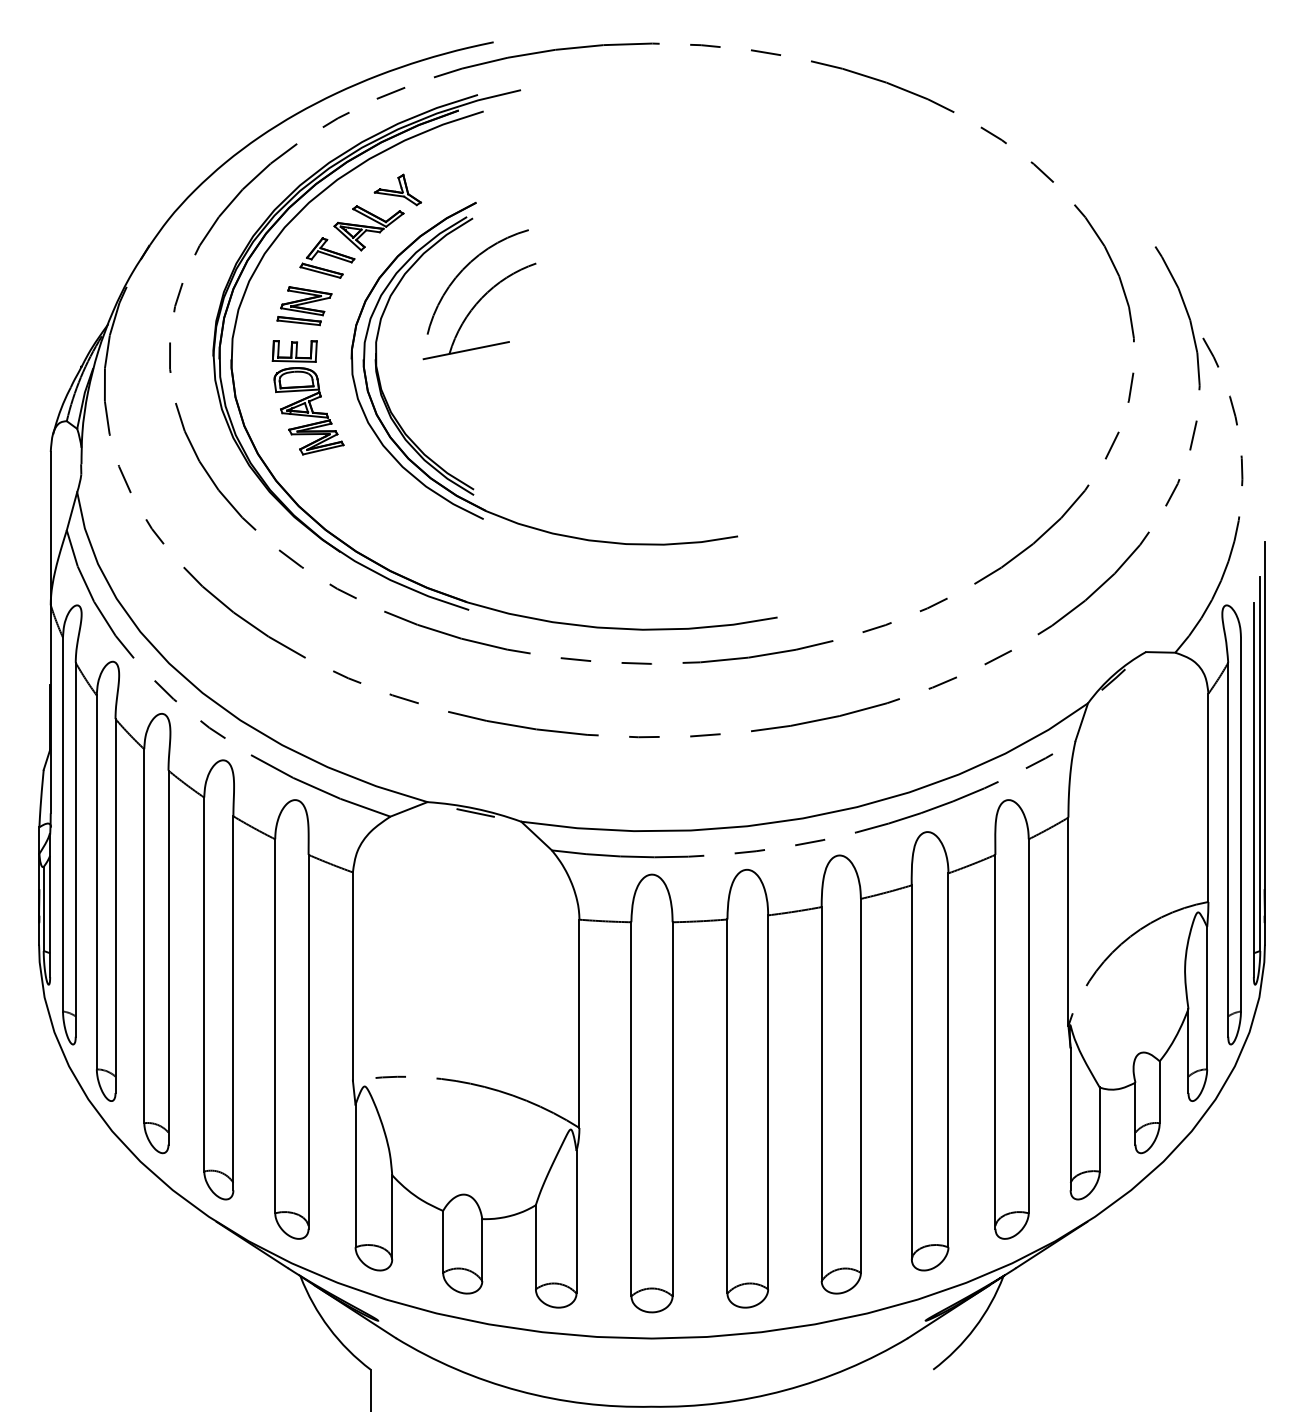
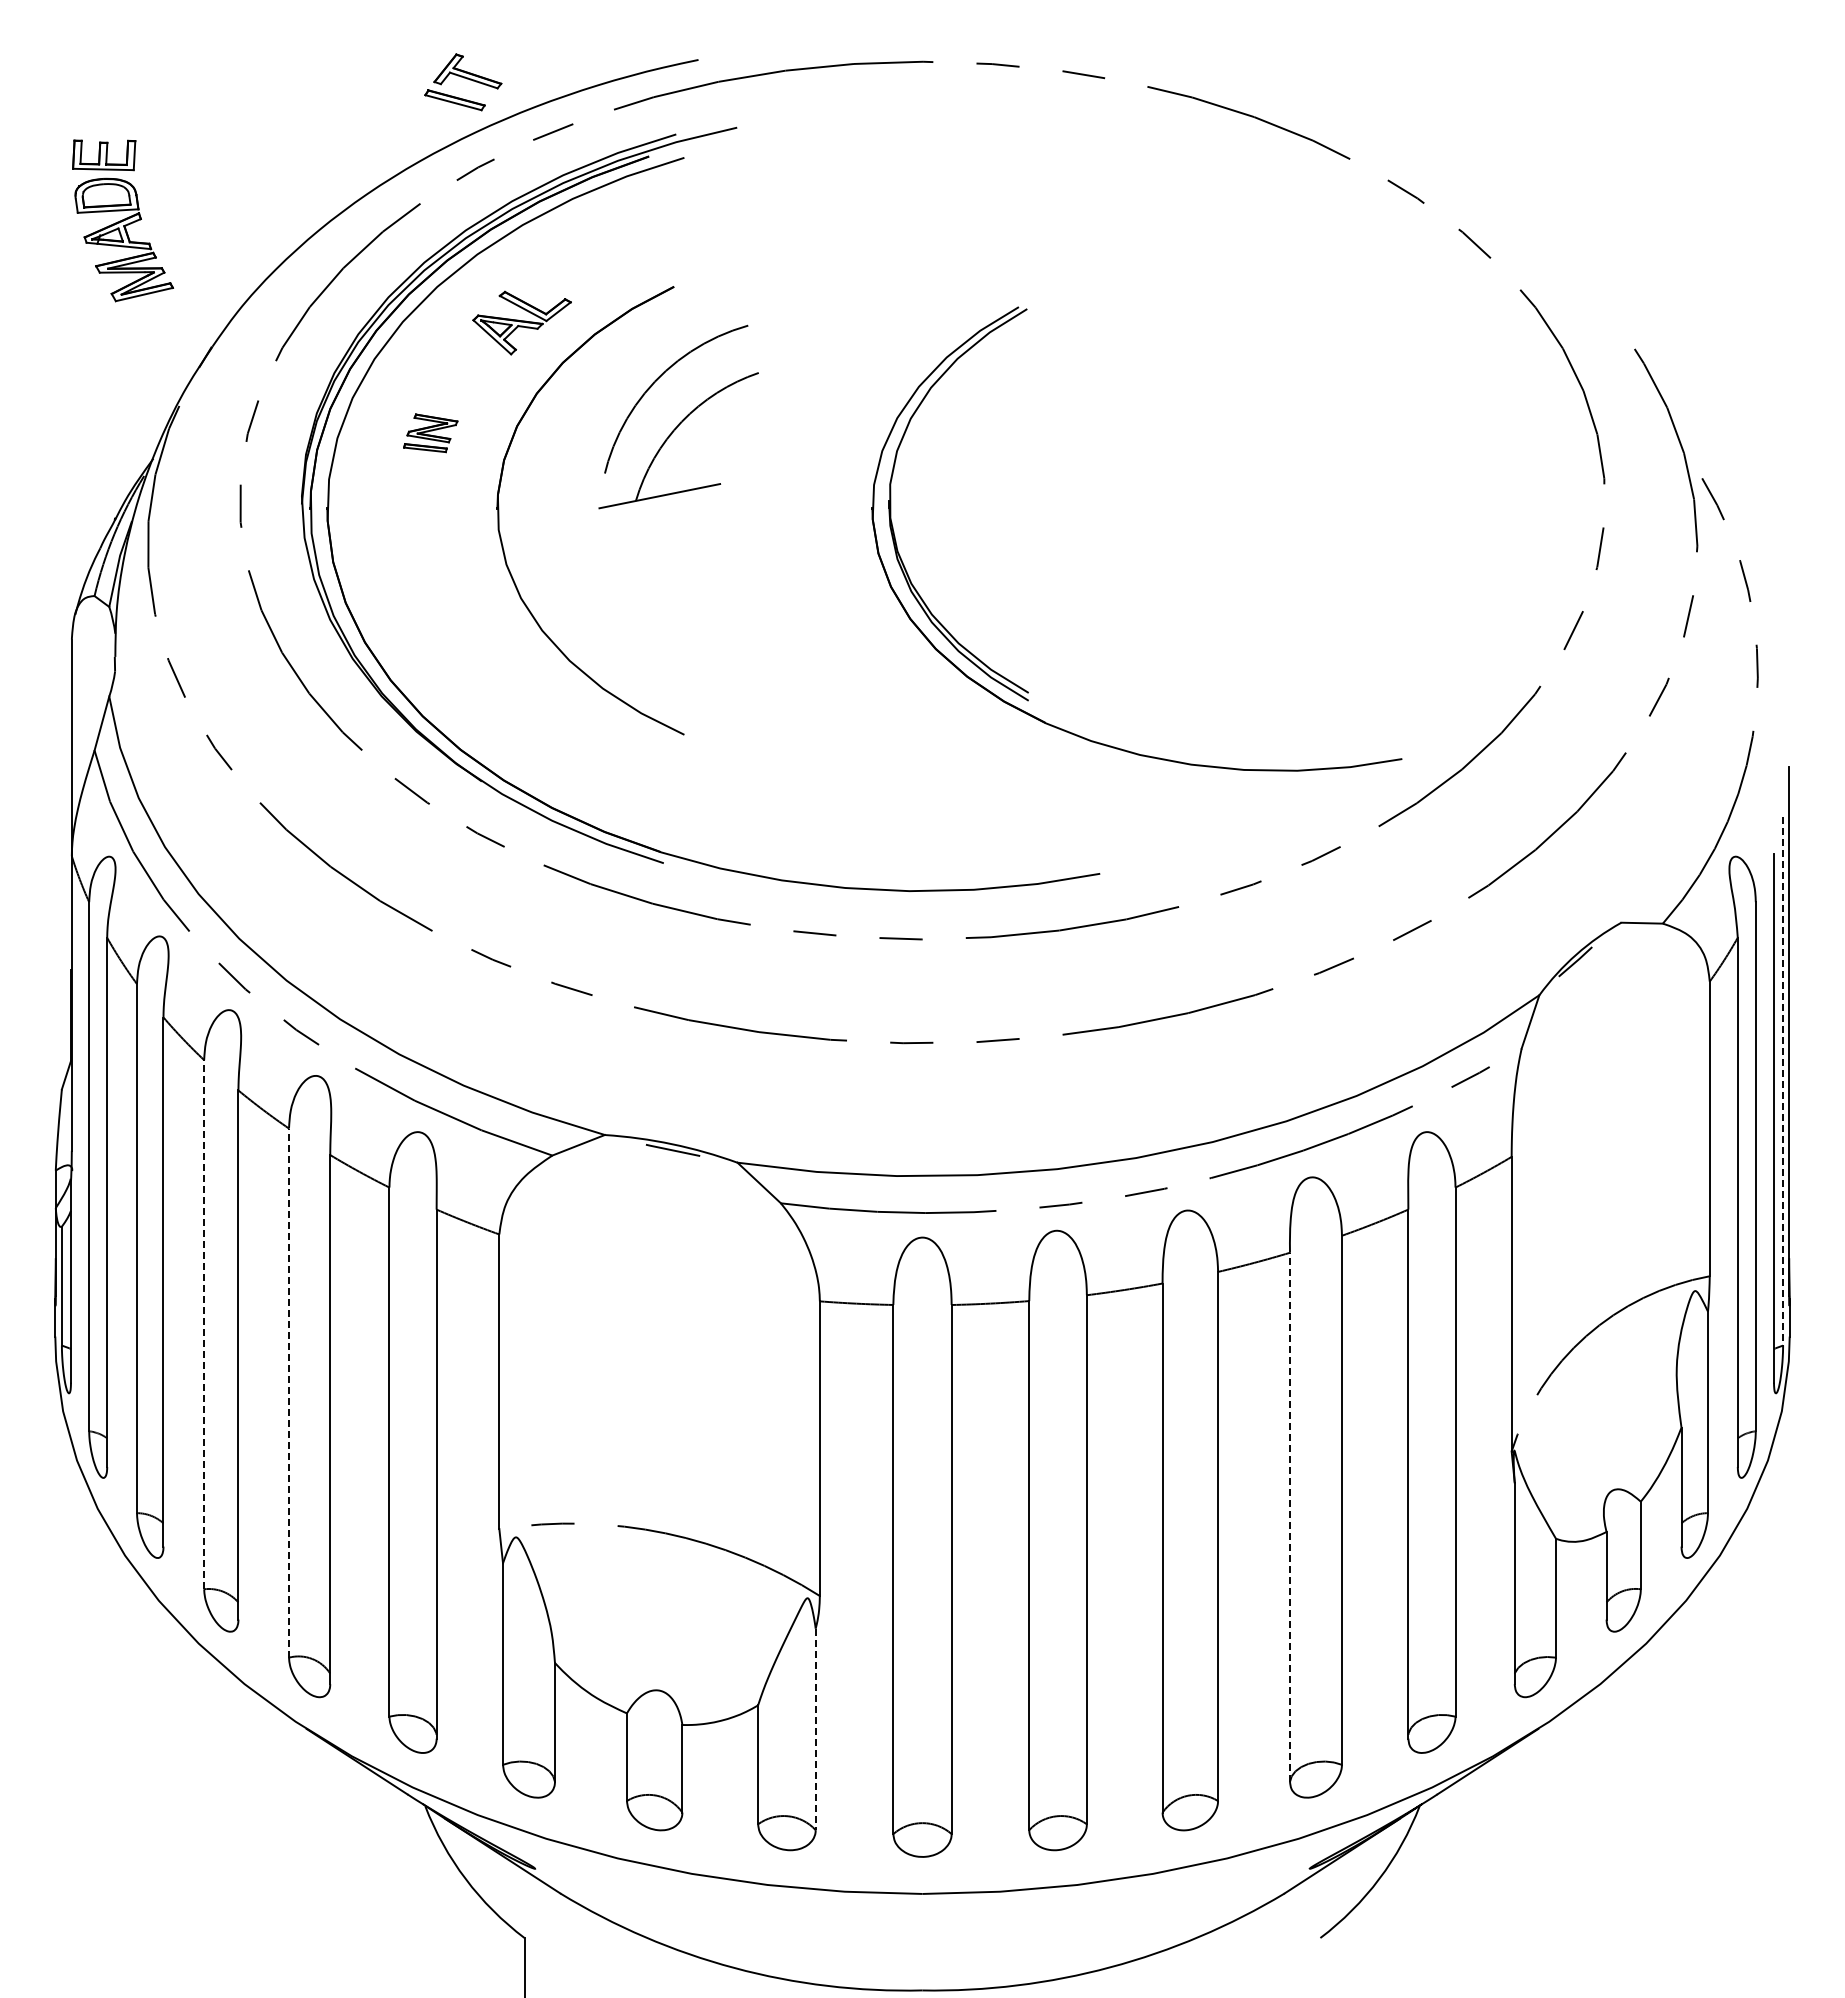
part: (397, 189) -> (562, 268), removed
part: (327, 258) -> (463, 82), moved
part: (304, 306) -> (430, 433), size x0.7
part: (308, 397) -> (123, 220), moved
part: (473, 488) -> (1028, 691), moved
line: (1260, 764) -> (1783, 1081), solid -> dashed
line: (144, 936) -> (204, 1324), solid -> dashed
line: (204, 984) -> (289, 1393), solid -> dashed
line: (912, 1072) -> (1290, 1517), solid -> dashed
line: (576, 1222) -> (815, 1729), solid -> dashed

